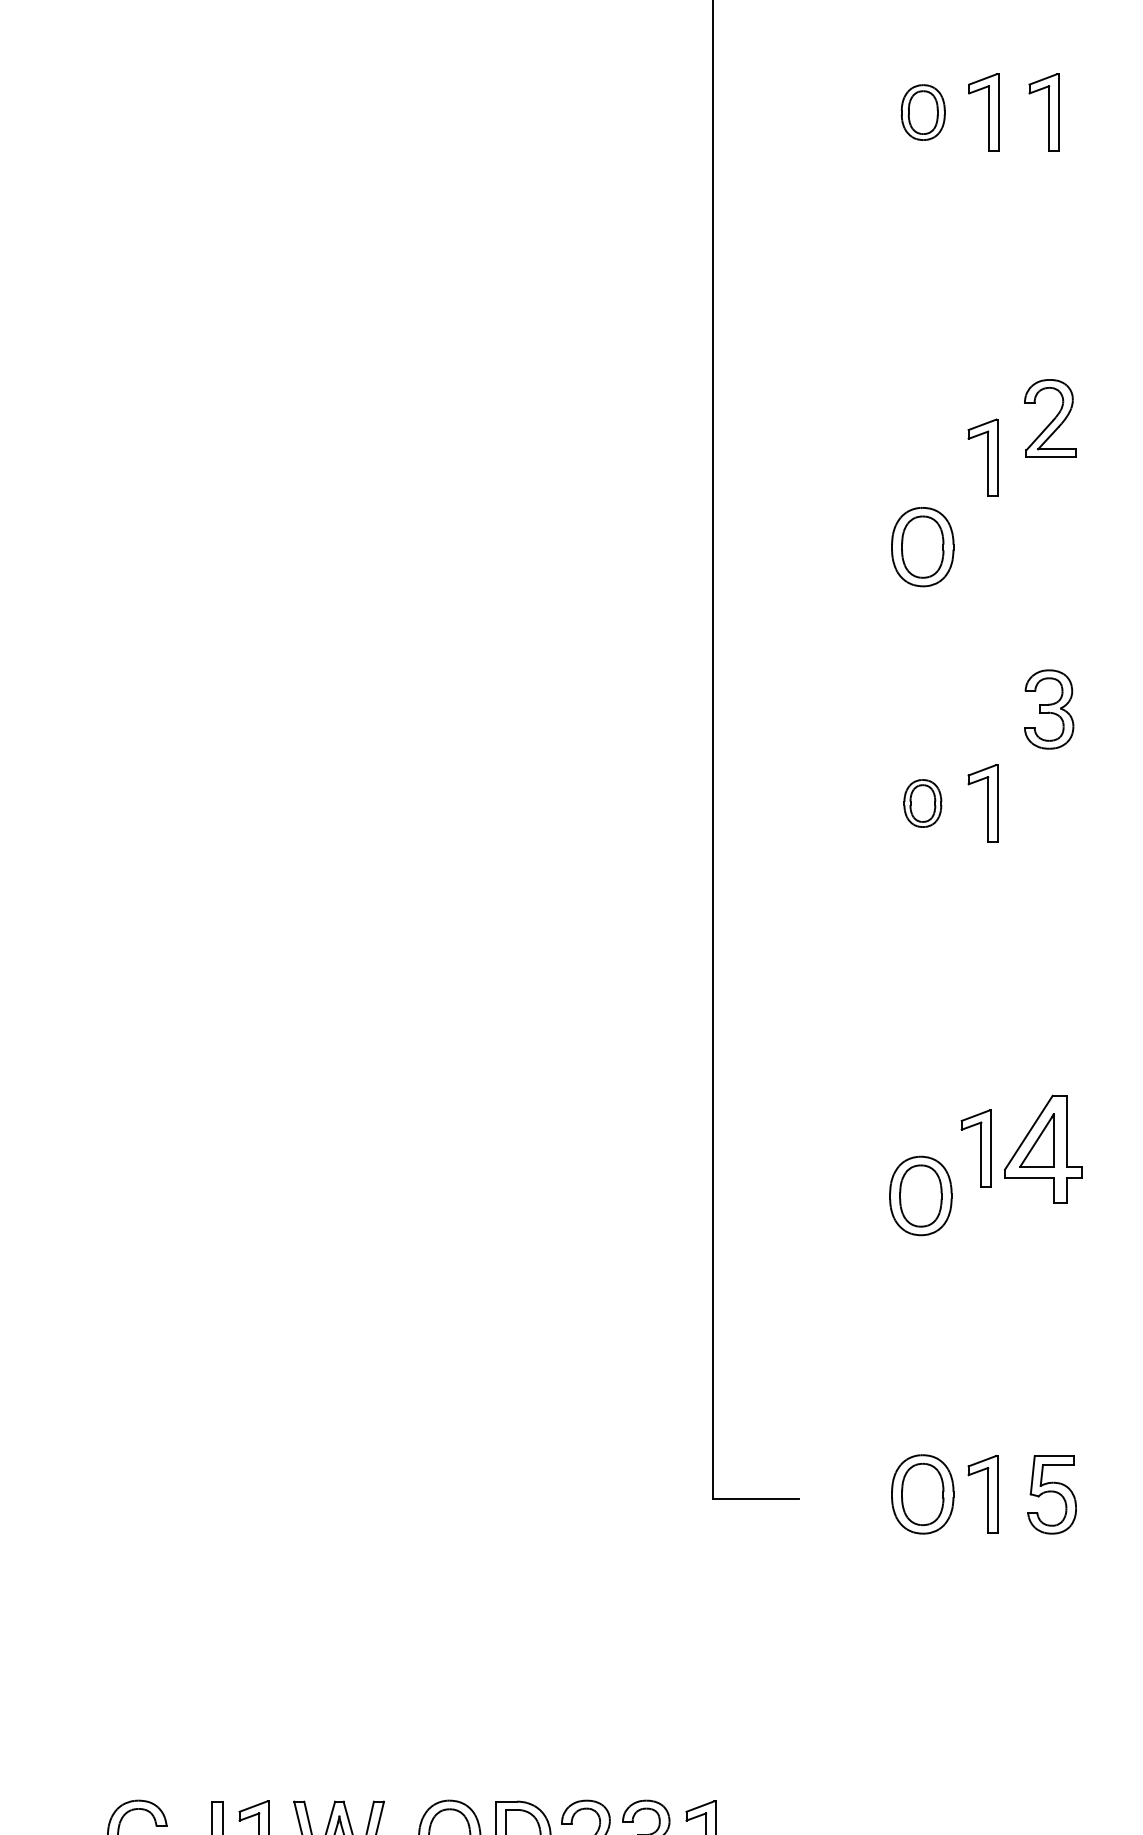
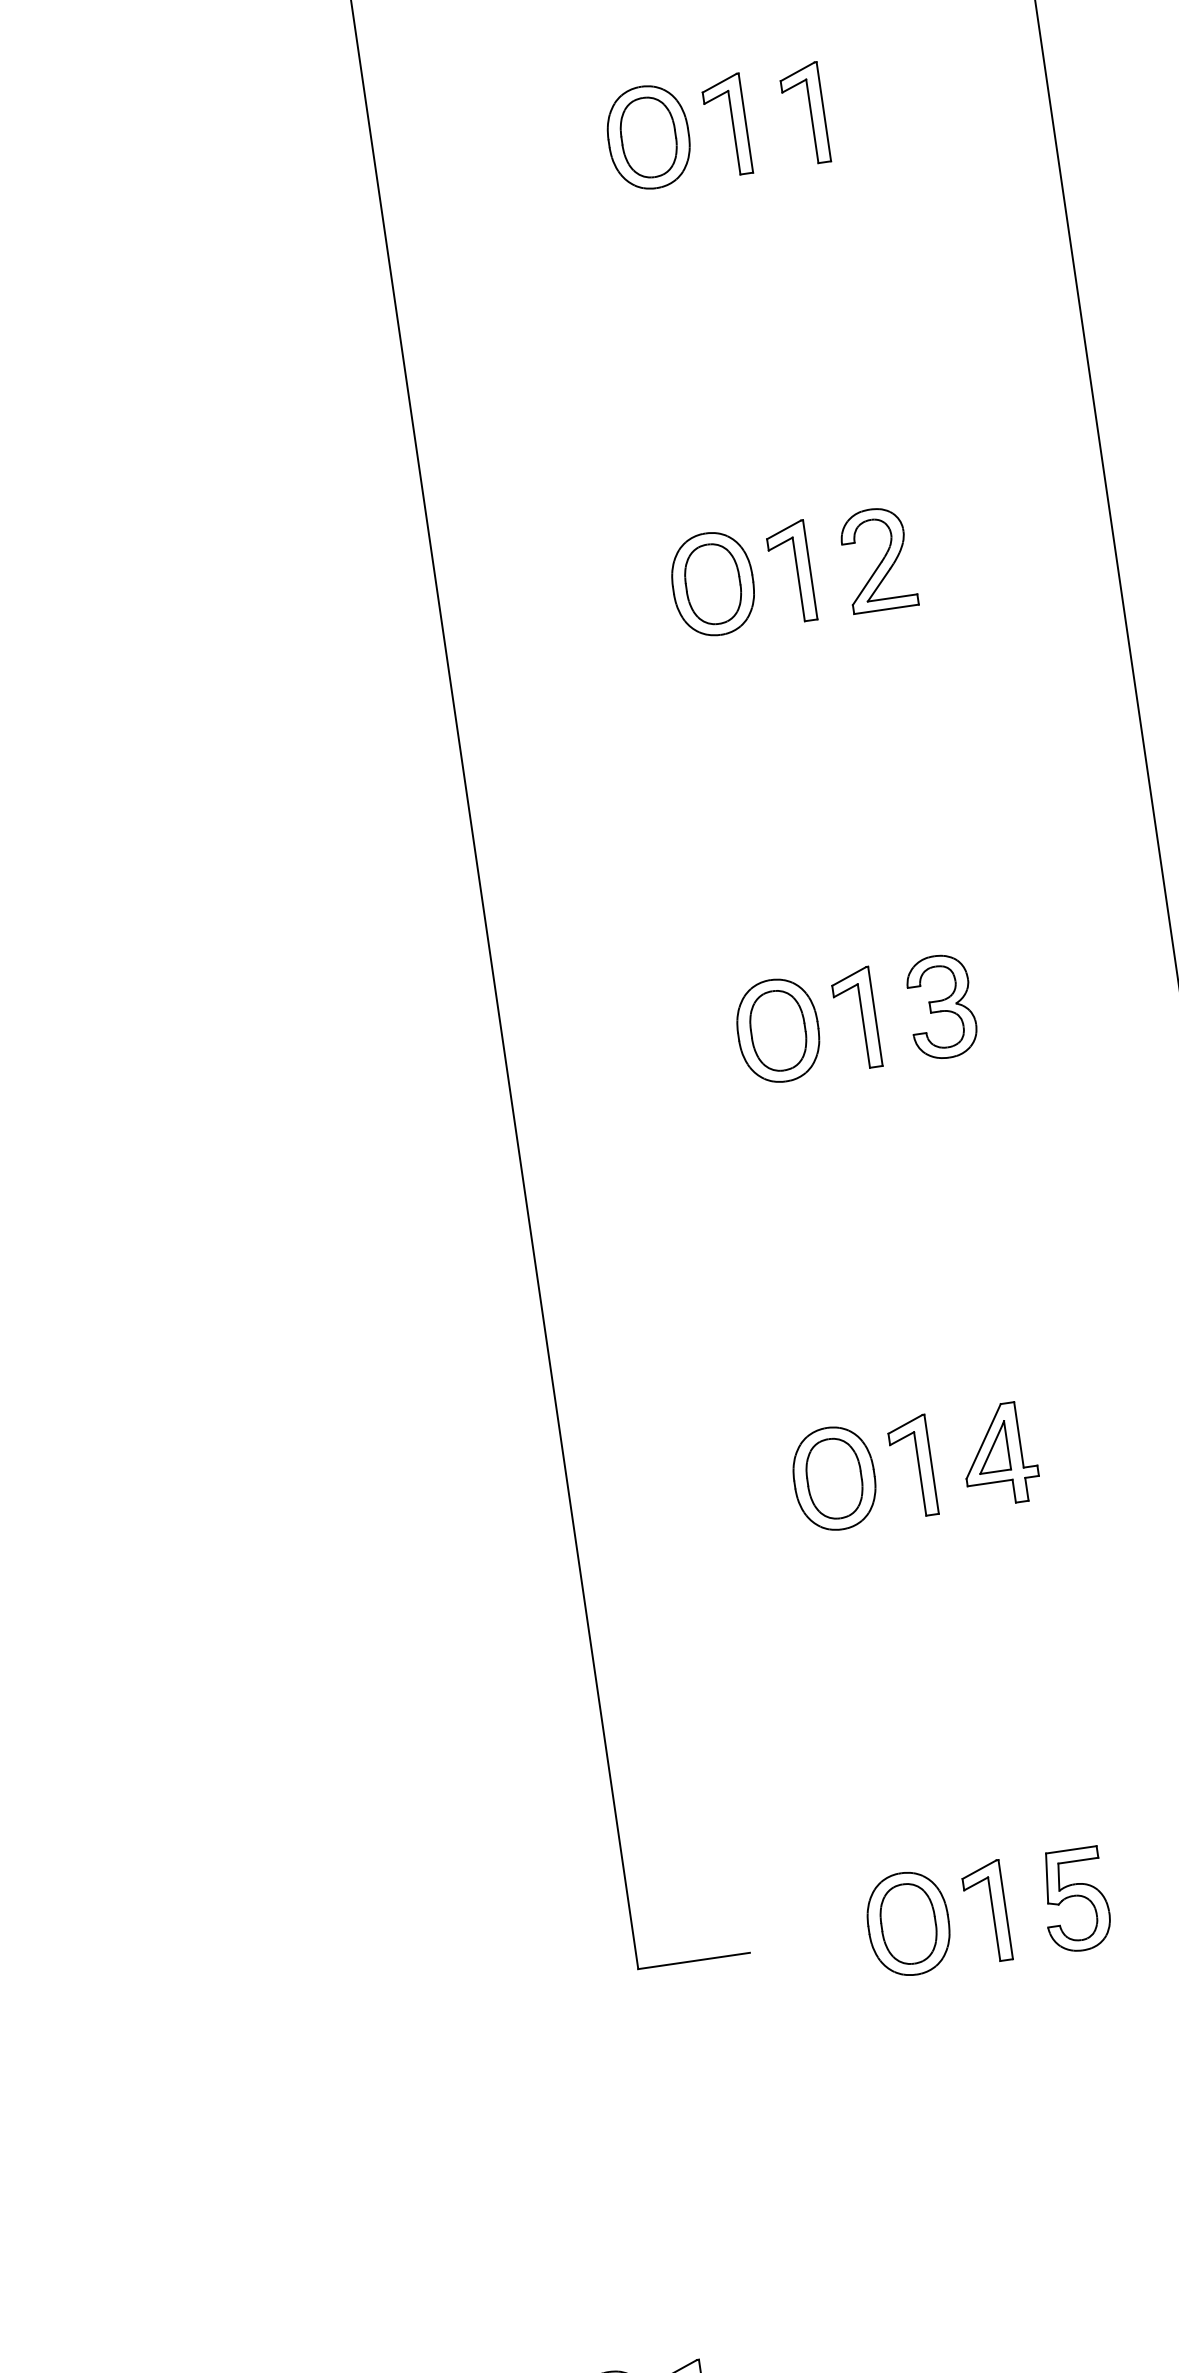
part: (922, 112) -> (647, 137), size x1.43
part: (1050, 418) -> (878, 559), moved
part: (922, 547) -> (712, 584), moved
part: (1049, 709) -> (942, 1006), moved
part: (922, 803) -> (777, 1030), size x1.67
part: (1043, 1148) -> (999, 1453), size x0.71
part: (920, 1195) -> (833, 1478), moved

